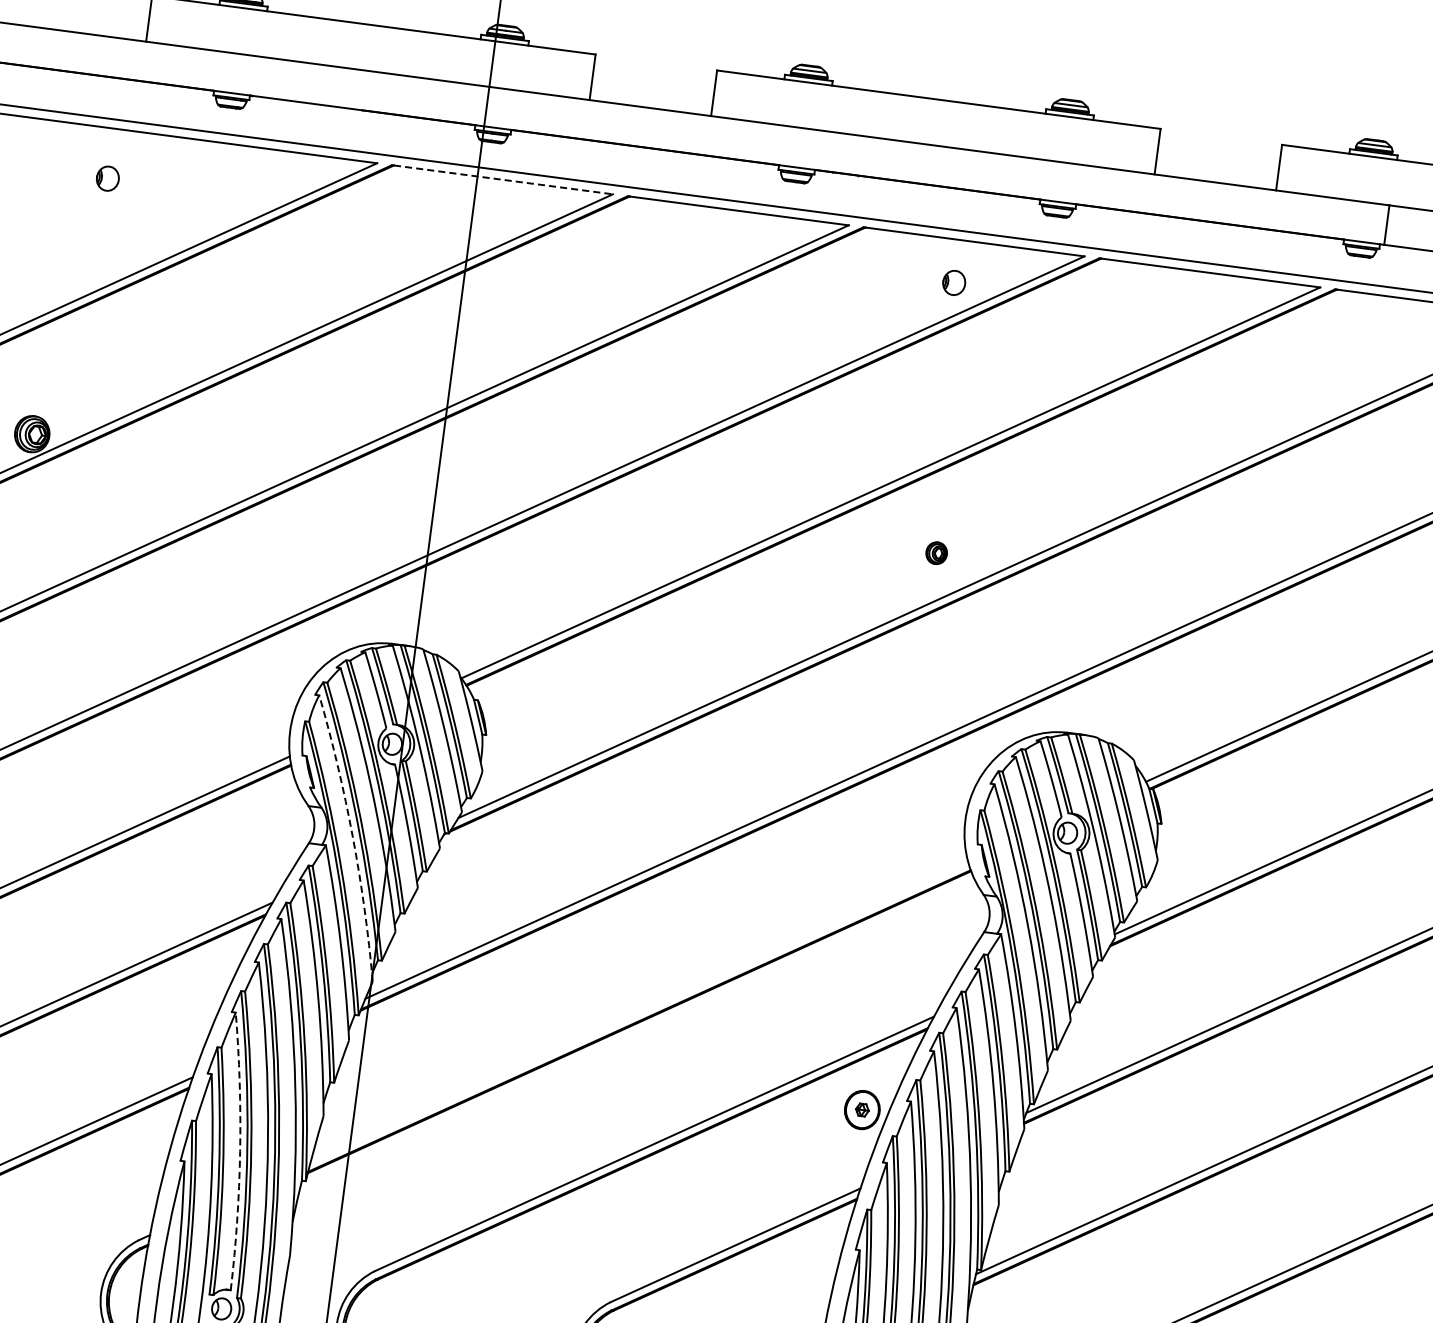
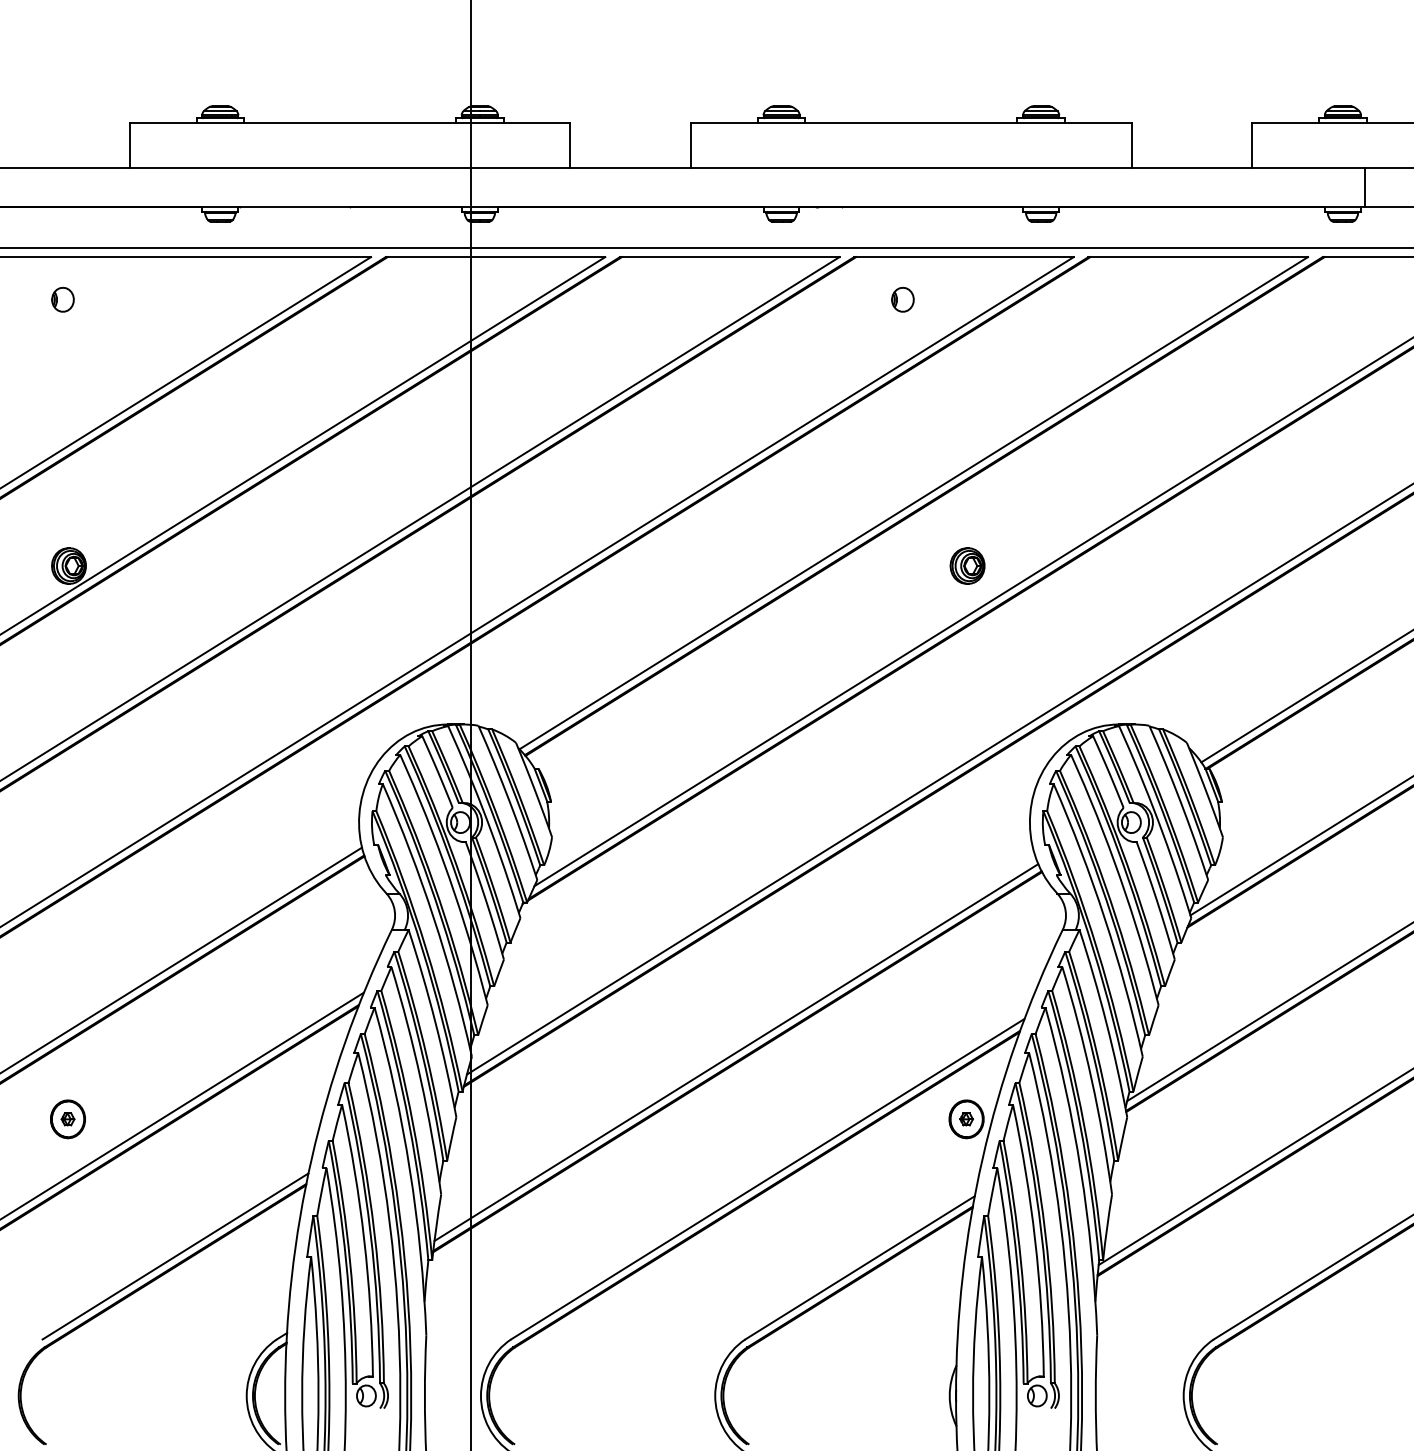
part: (107, 178) -> (62, 299), moved
line: (503, 180) -> (496, 257), dashed -> solid
part: (953, 282) -> (902, 299), moved
part: (936, 552) -> (967, 565), size x1.67
arc: (352, 837) -> (433, 918), dashed -> solid
line: (639, 1012) -> (736, 1052), added
arc: (240, 1151) -> (364, 1239), dashed -> solid

